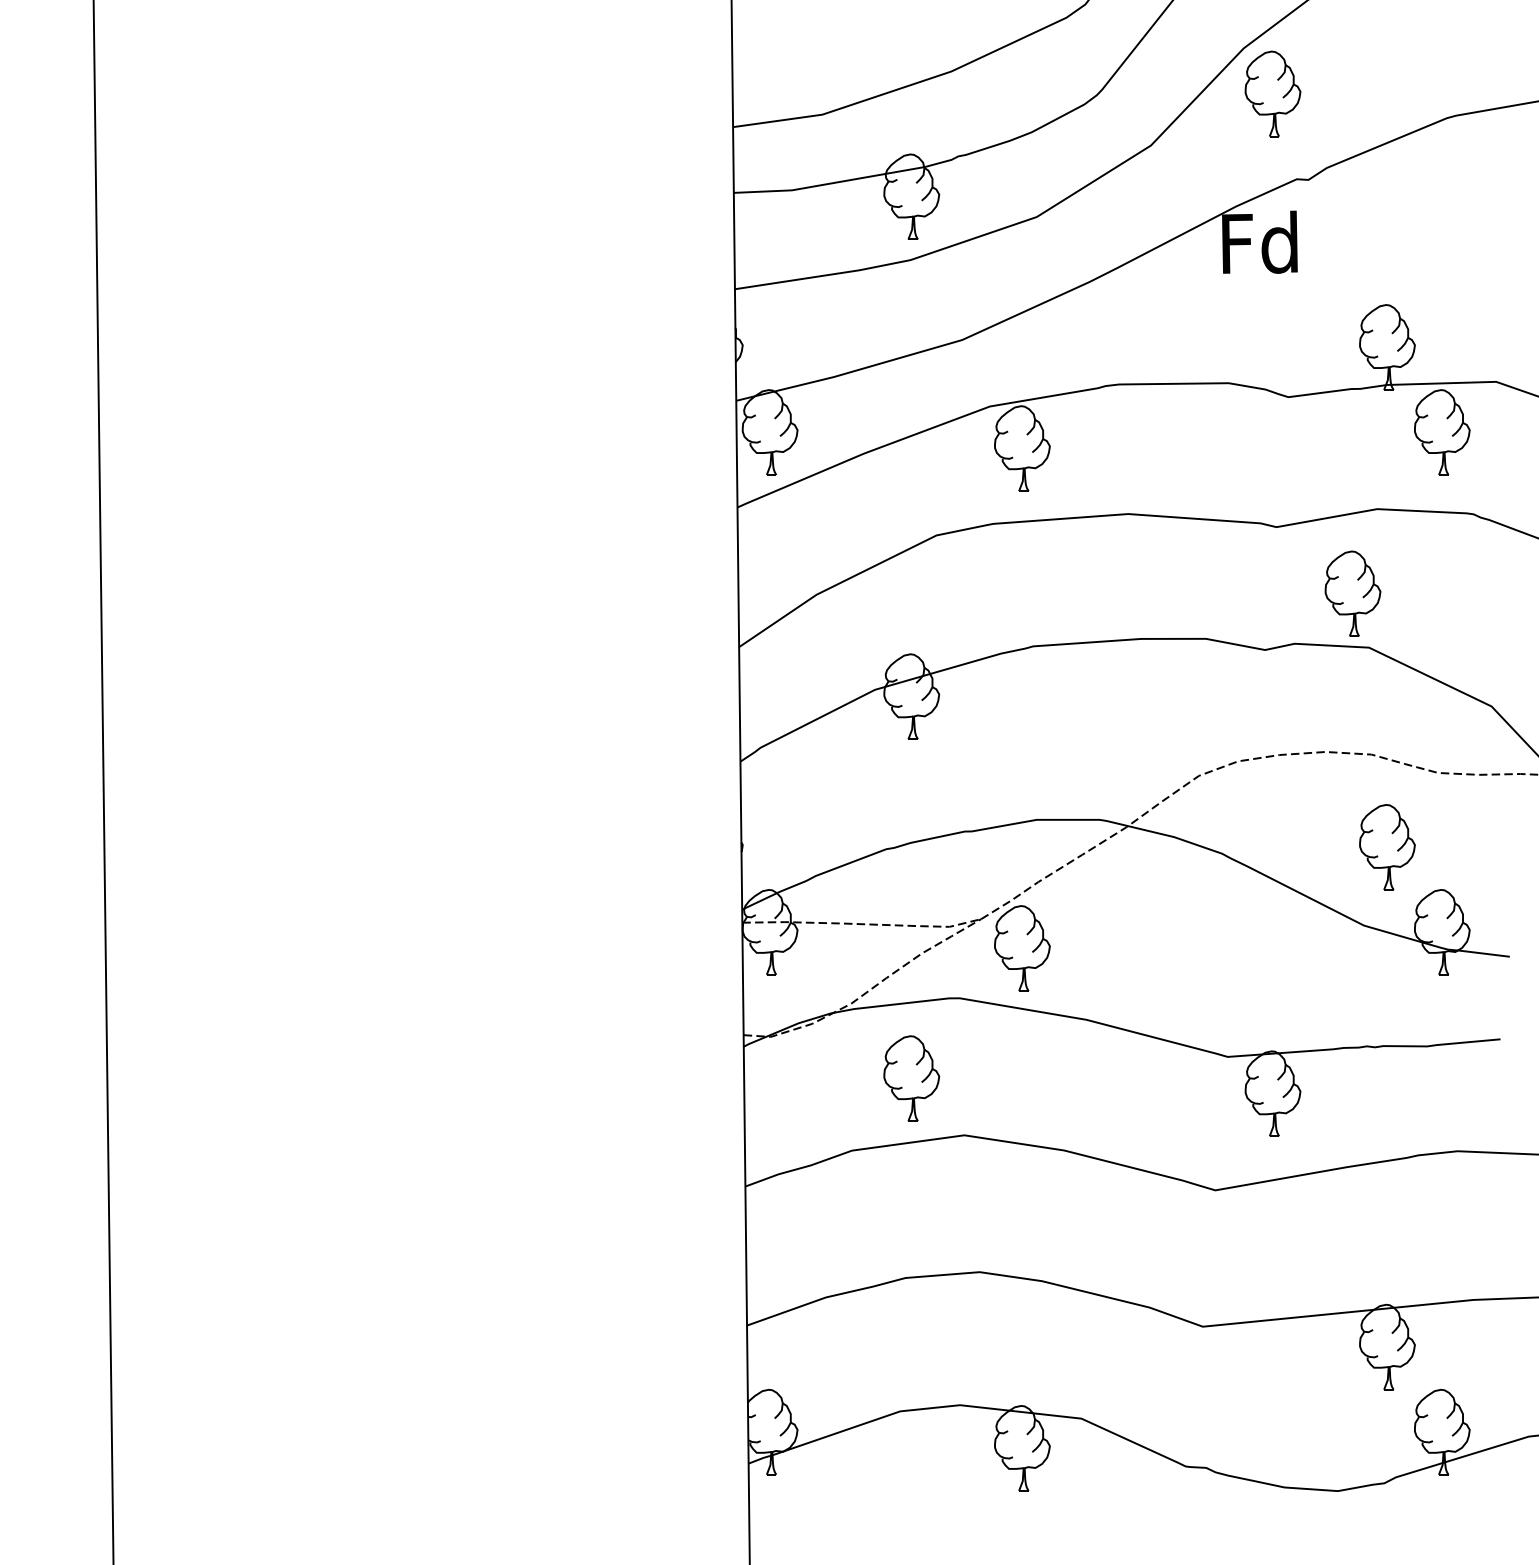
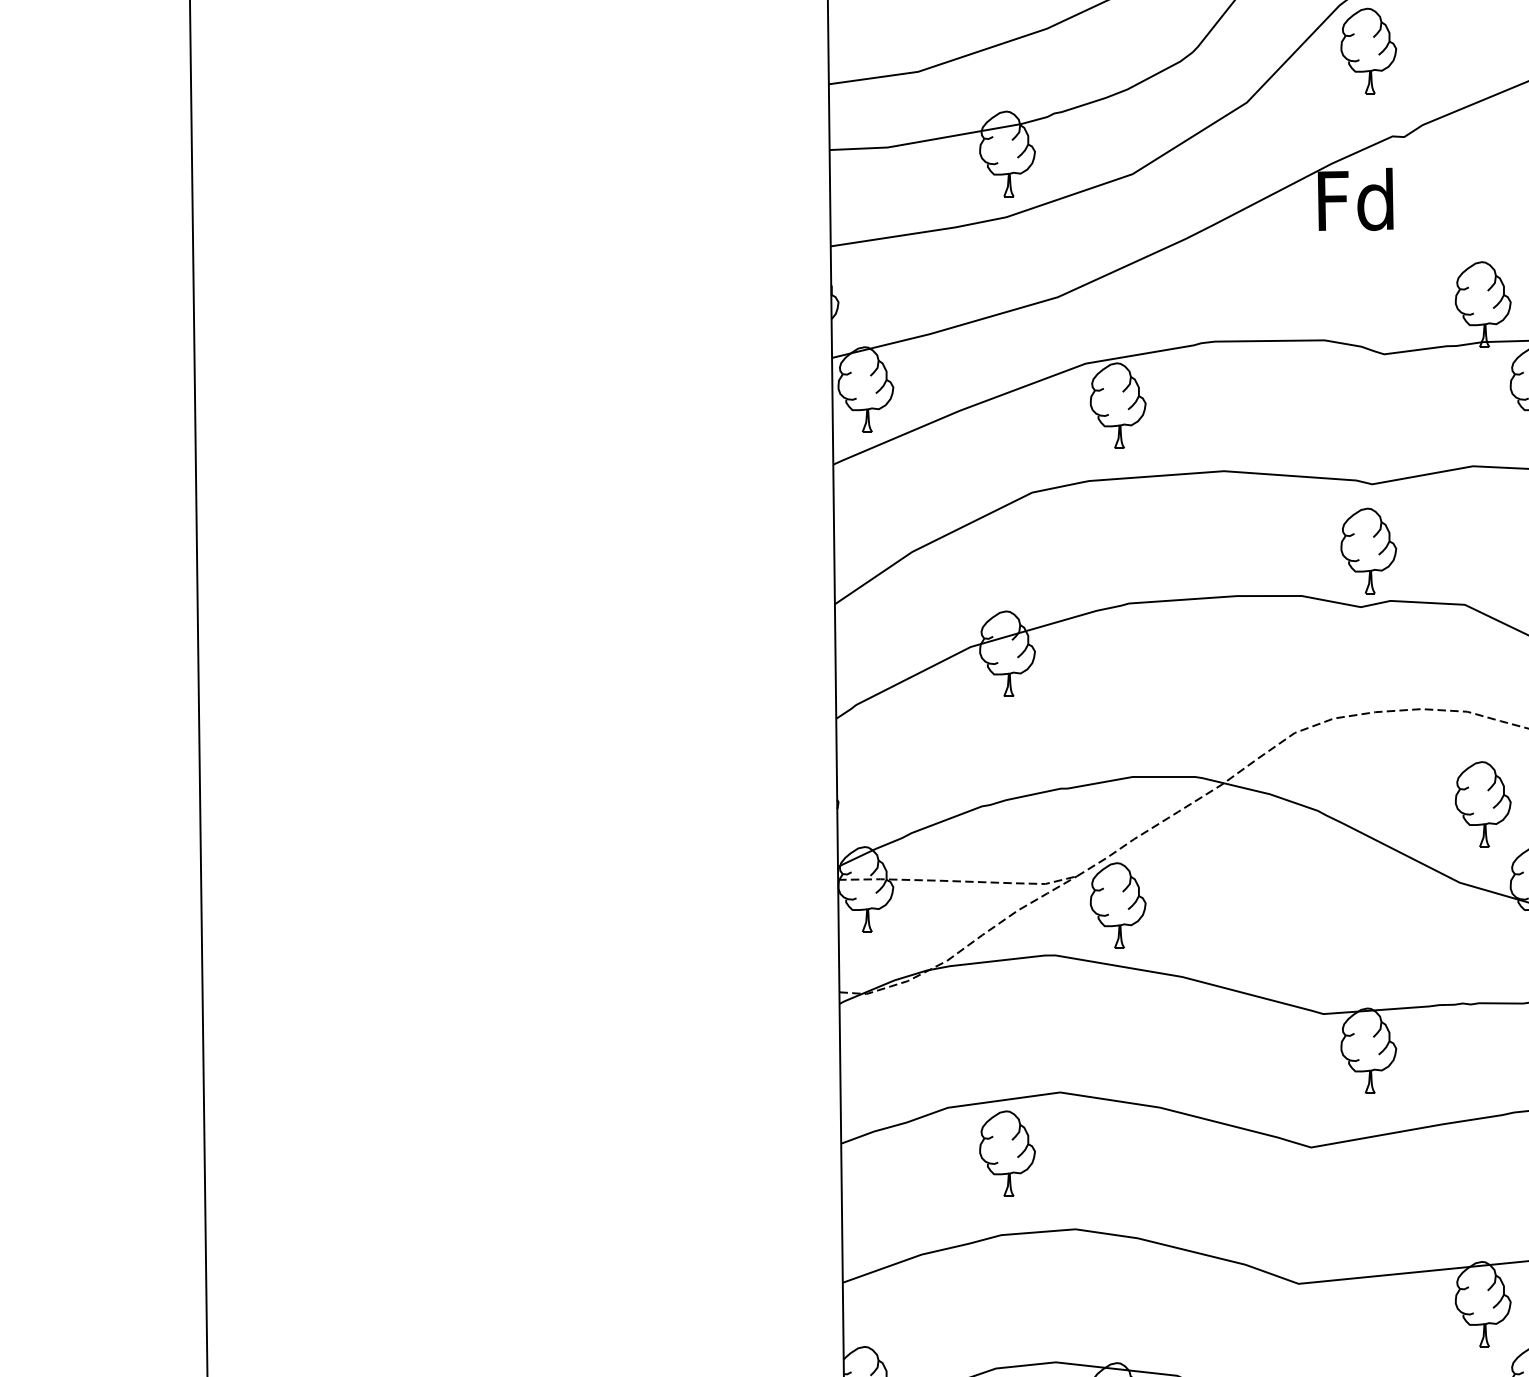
part: (1352, 593) -> (1368, 550), moved
part: (911, 1078) -> (1007, 1153), moved

